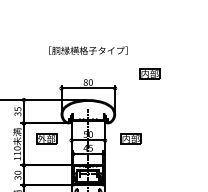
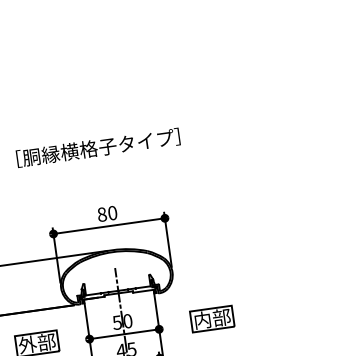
part: (149, 73) -> (231, 177), removed

